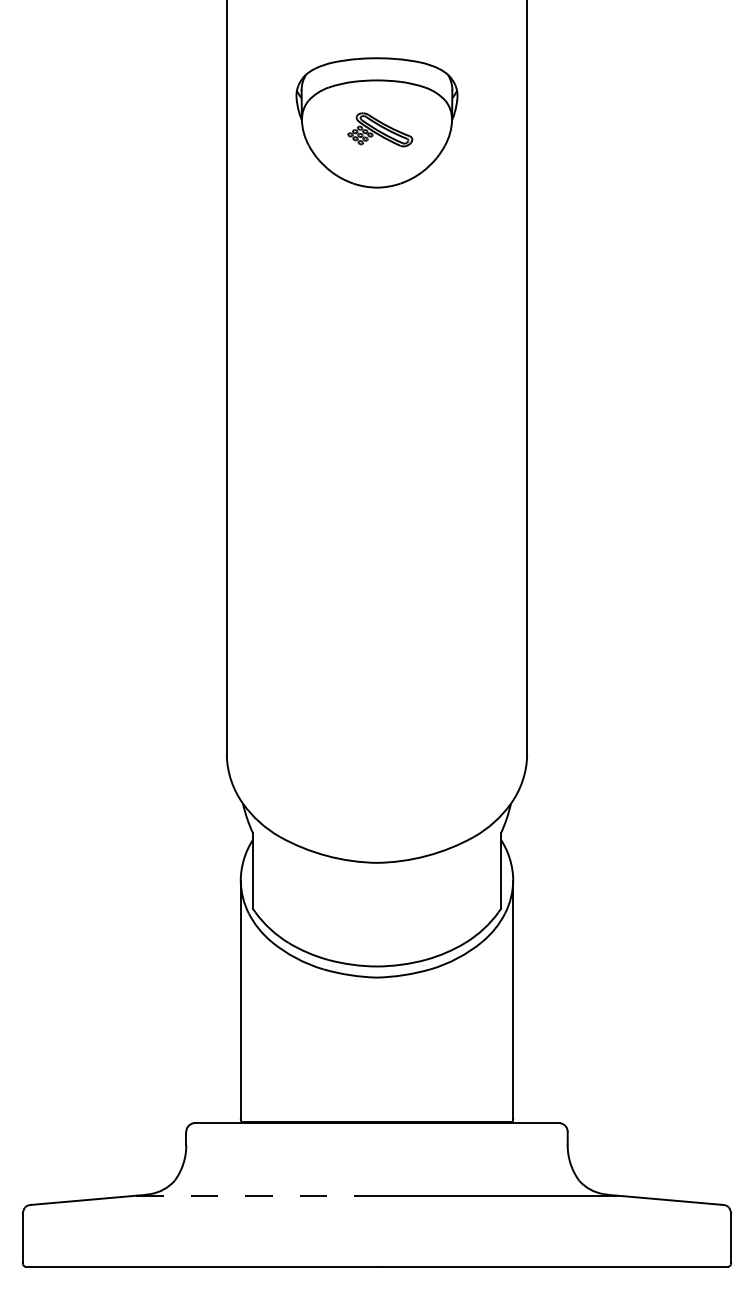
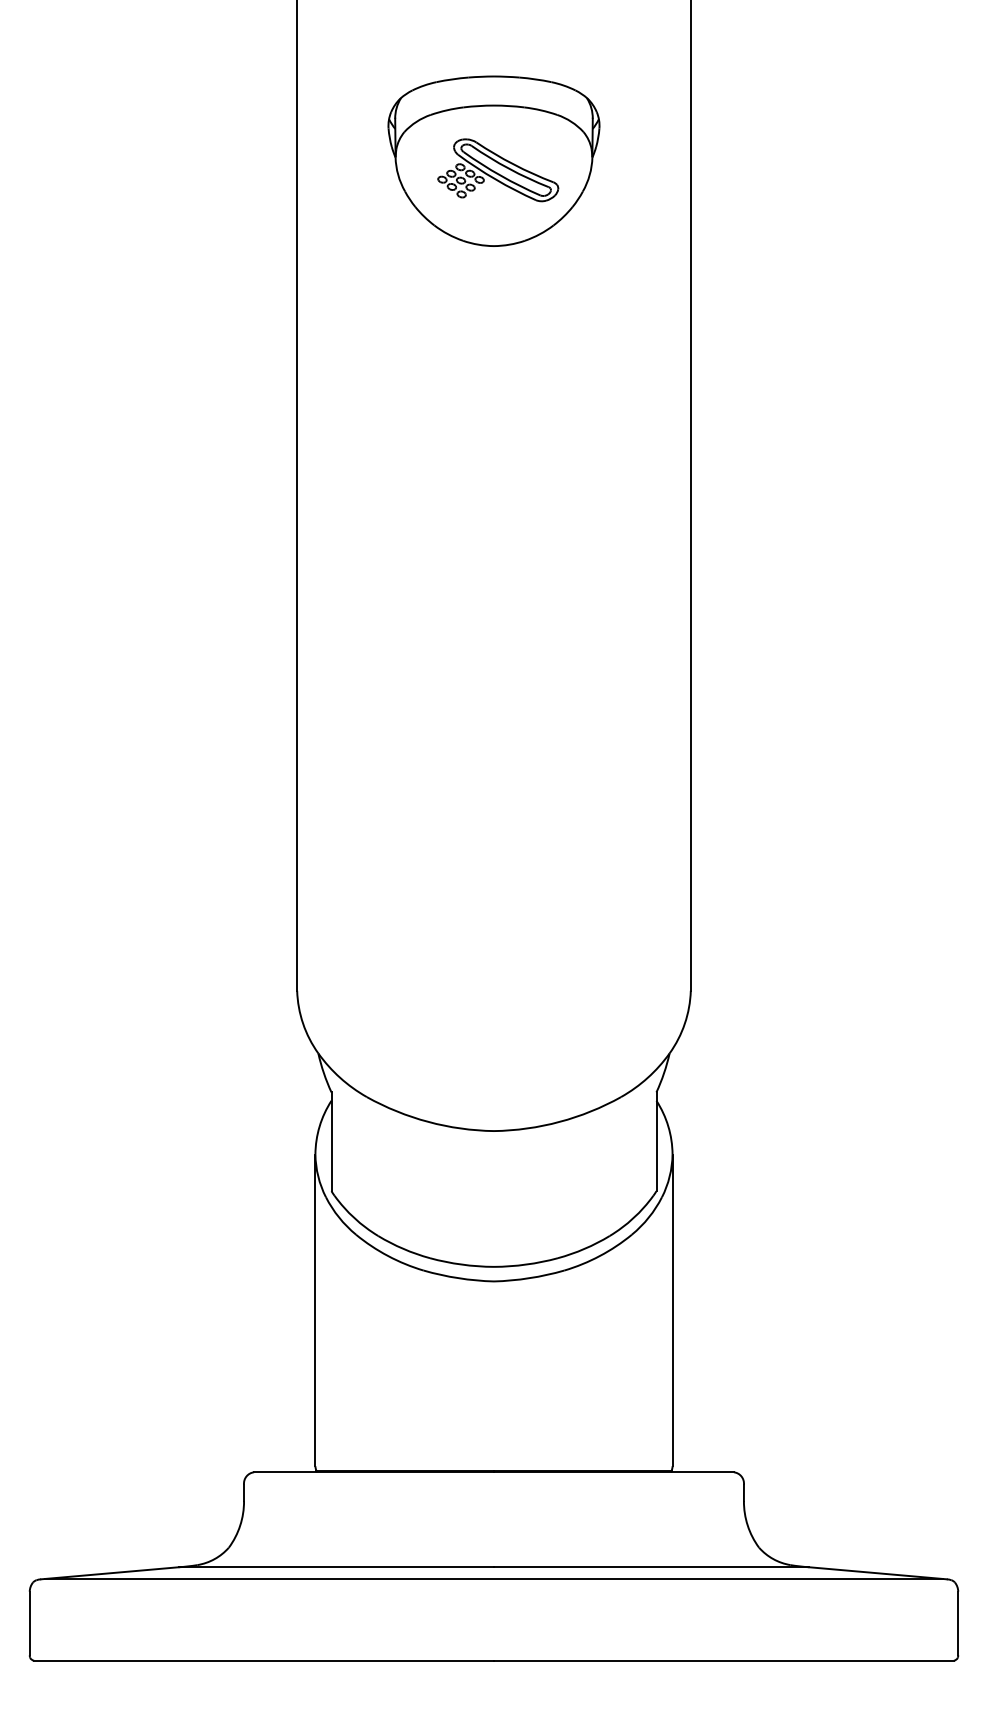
part: (380, 129) -> (498, 170), size x1.43
line: (256, 1195) -> (336, 1567), dashed -> solid
line: (376, 1204) -> (493, 1578), added

